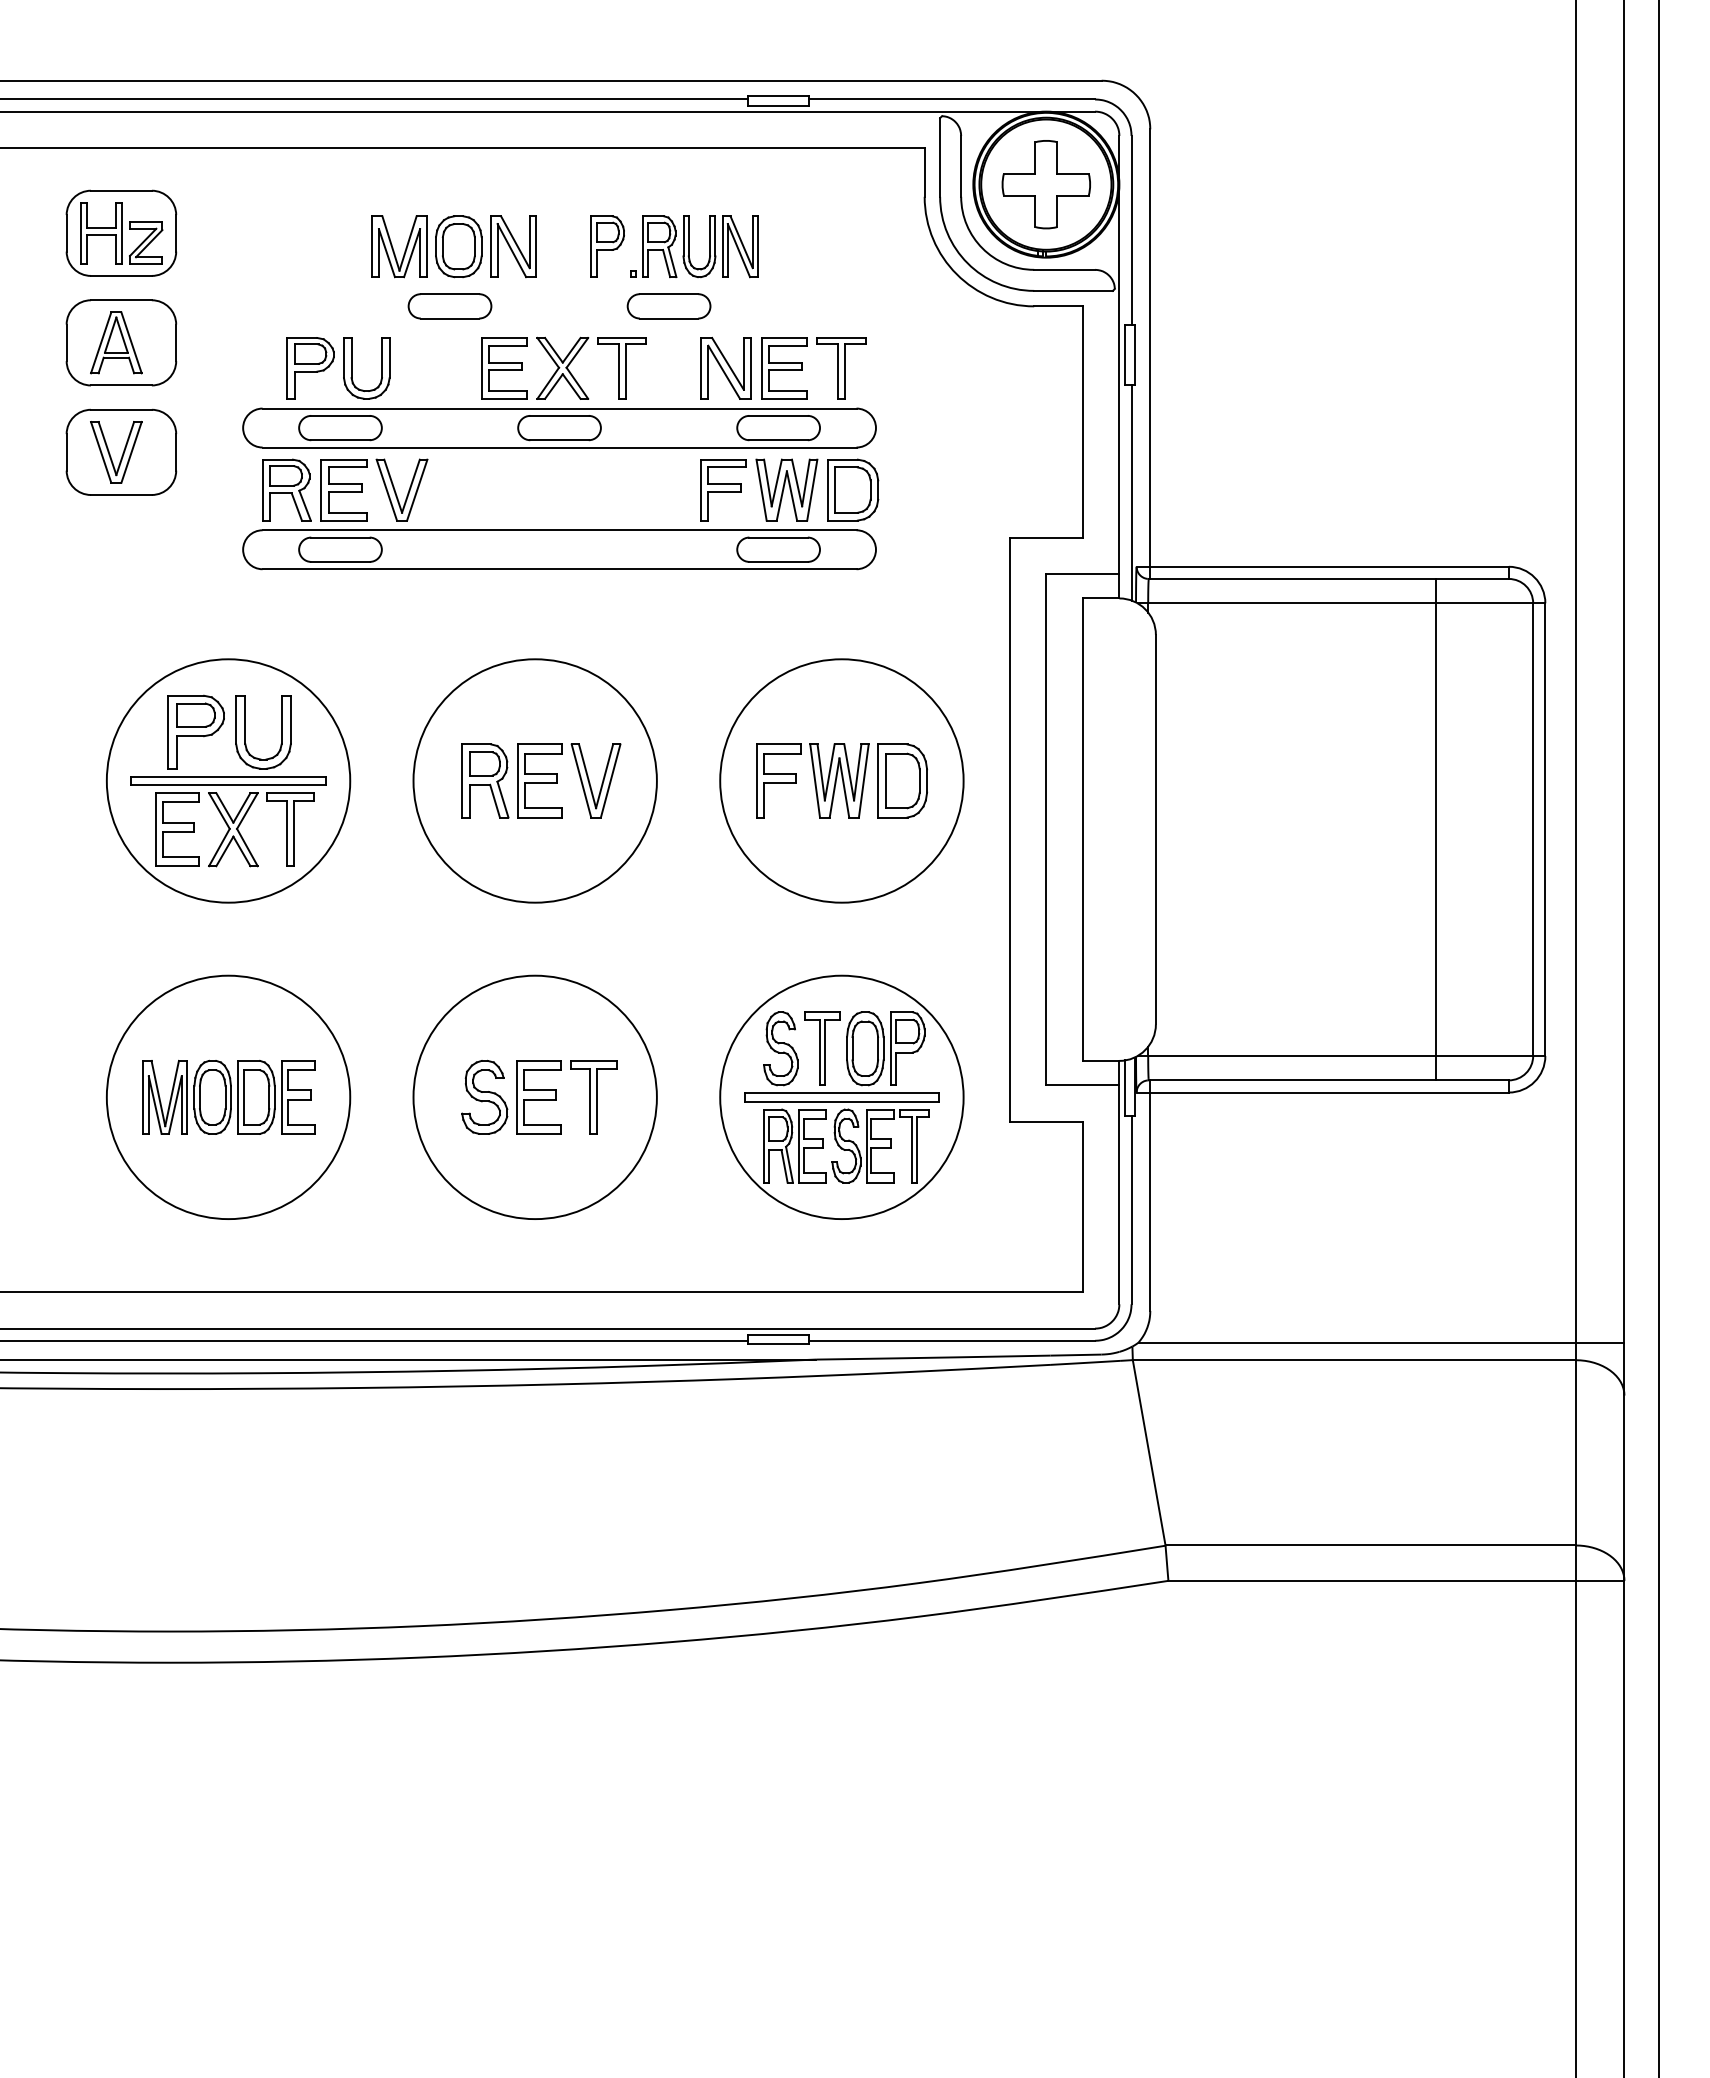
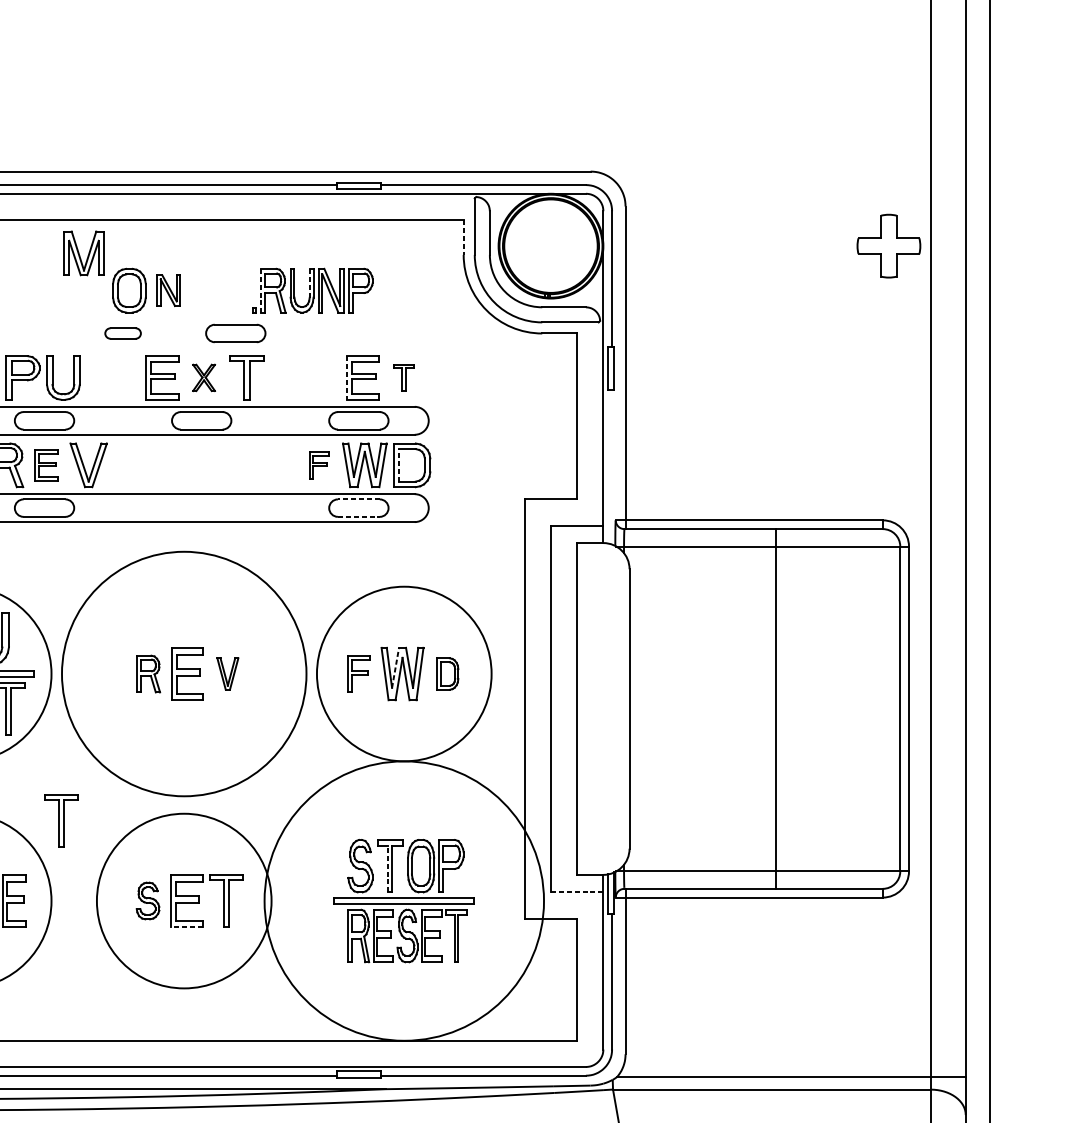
line: (924, 172) -> (463, 237), solid -> dashed
part: (1045, 184) -> (888, 246), moved
line: (710, 236) -> (310, 283), solid -> dashed
part: (513, 246) -> (168, 290), size x0.7
part: (607, 246) -> (360, 290), moved
part: (393, 247) -> (79, 253), moved
line: (642, 247) -> (261, 291), solid -> dashed
part: (449, 306) -> (122, 333), size x0.6
part: (668, 306) -> (235, 333), moved
part: (562, 367) -> (203, 377), size x0.6
part: (725, 368) -> (320, 378), removed
line: (761, 368) -> (346, 378), solid -> dashed
part: (841, 368) -> (404, 378), size x0.6
part: (343, 490) -> (46, 465), size x0.7
part: (723, 490) -> (319, 465), size x0.6
line: (835, 490) -> (399, 465), solid -> dashed
line: (1131, 492) -> (612, 467), removed
line: (778, 537) -> (358, 499), solid -> dashed
line: (779, 561) -> (359, 516), solid -> dashed
line: (829, 771) -> (395, 667), solid -> dashed
part: (485, 780) -> (148, 673), size x0.7
circle: (534, 780) -> (183, 673), size x1.4
part: (595, 780) -> (227, 673), size x0.6
part: (778, 780) -> (358, 673), size x0.7
part: (902, 780) -> (447, 673), size x0.6
line: (1435, 829) -> (775, 708), moved
part: (364, 985) -> (61, 820), added
line: (819, 1052) -> (388, 868), solid -> dashed
line: (1082, 1085) -> (576, 892), solid -> dashed
part: (484, 1096) -> (147, 900), size x0.7
circle: (841, 1097) -> (404, 901), size x1.6
line: (538, 1133) -> (186, 926), solid -> dashed

